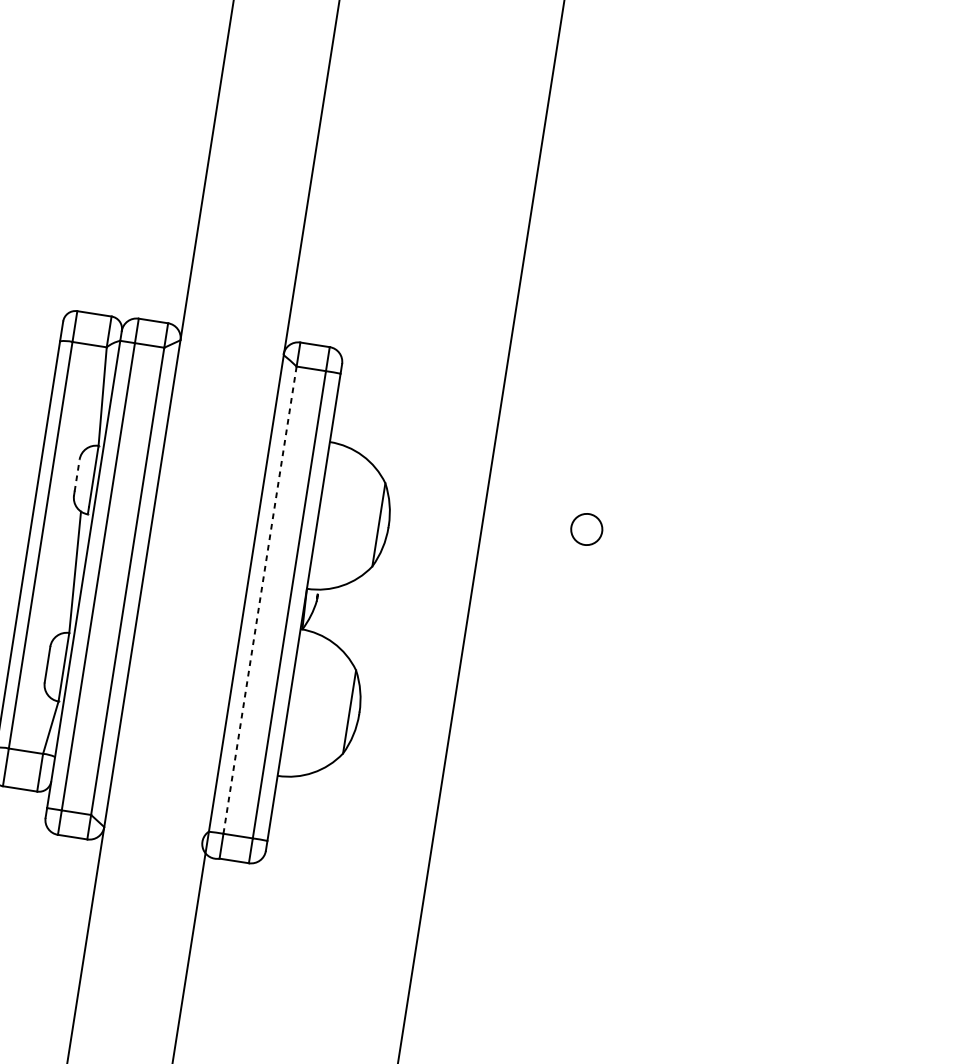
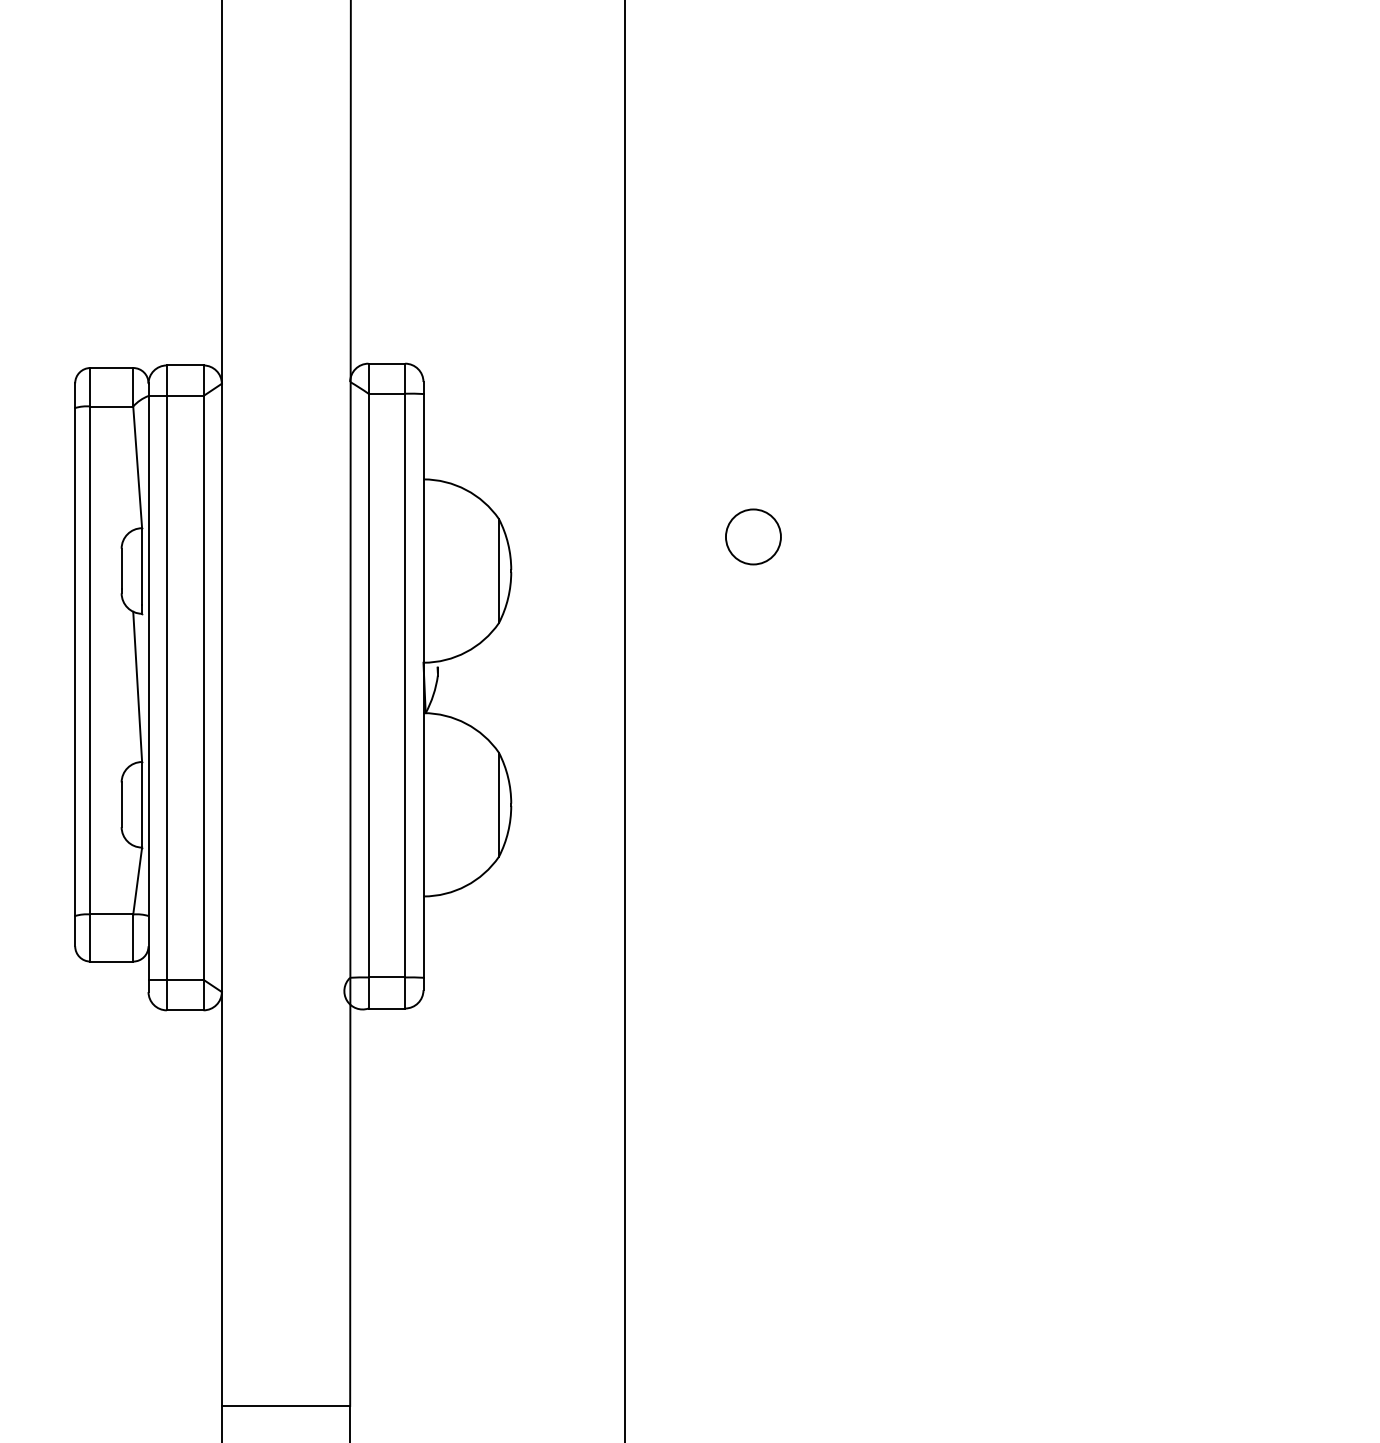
line: (77, 475) -> (121, 568), dashed -> solid
circle: (586, 529) -> (753, 536), size x1.43
line: (260, 600) -> (368, 685), dashed -> solid

